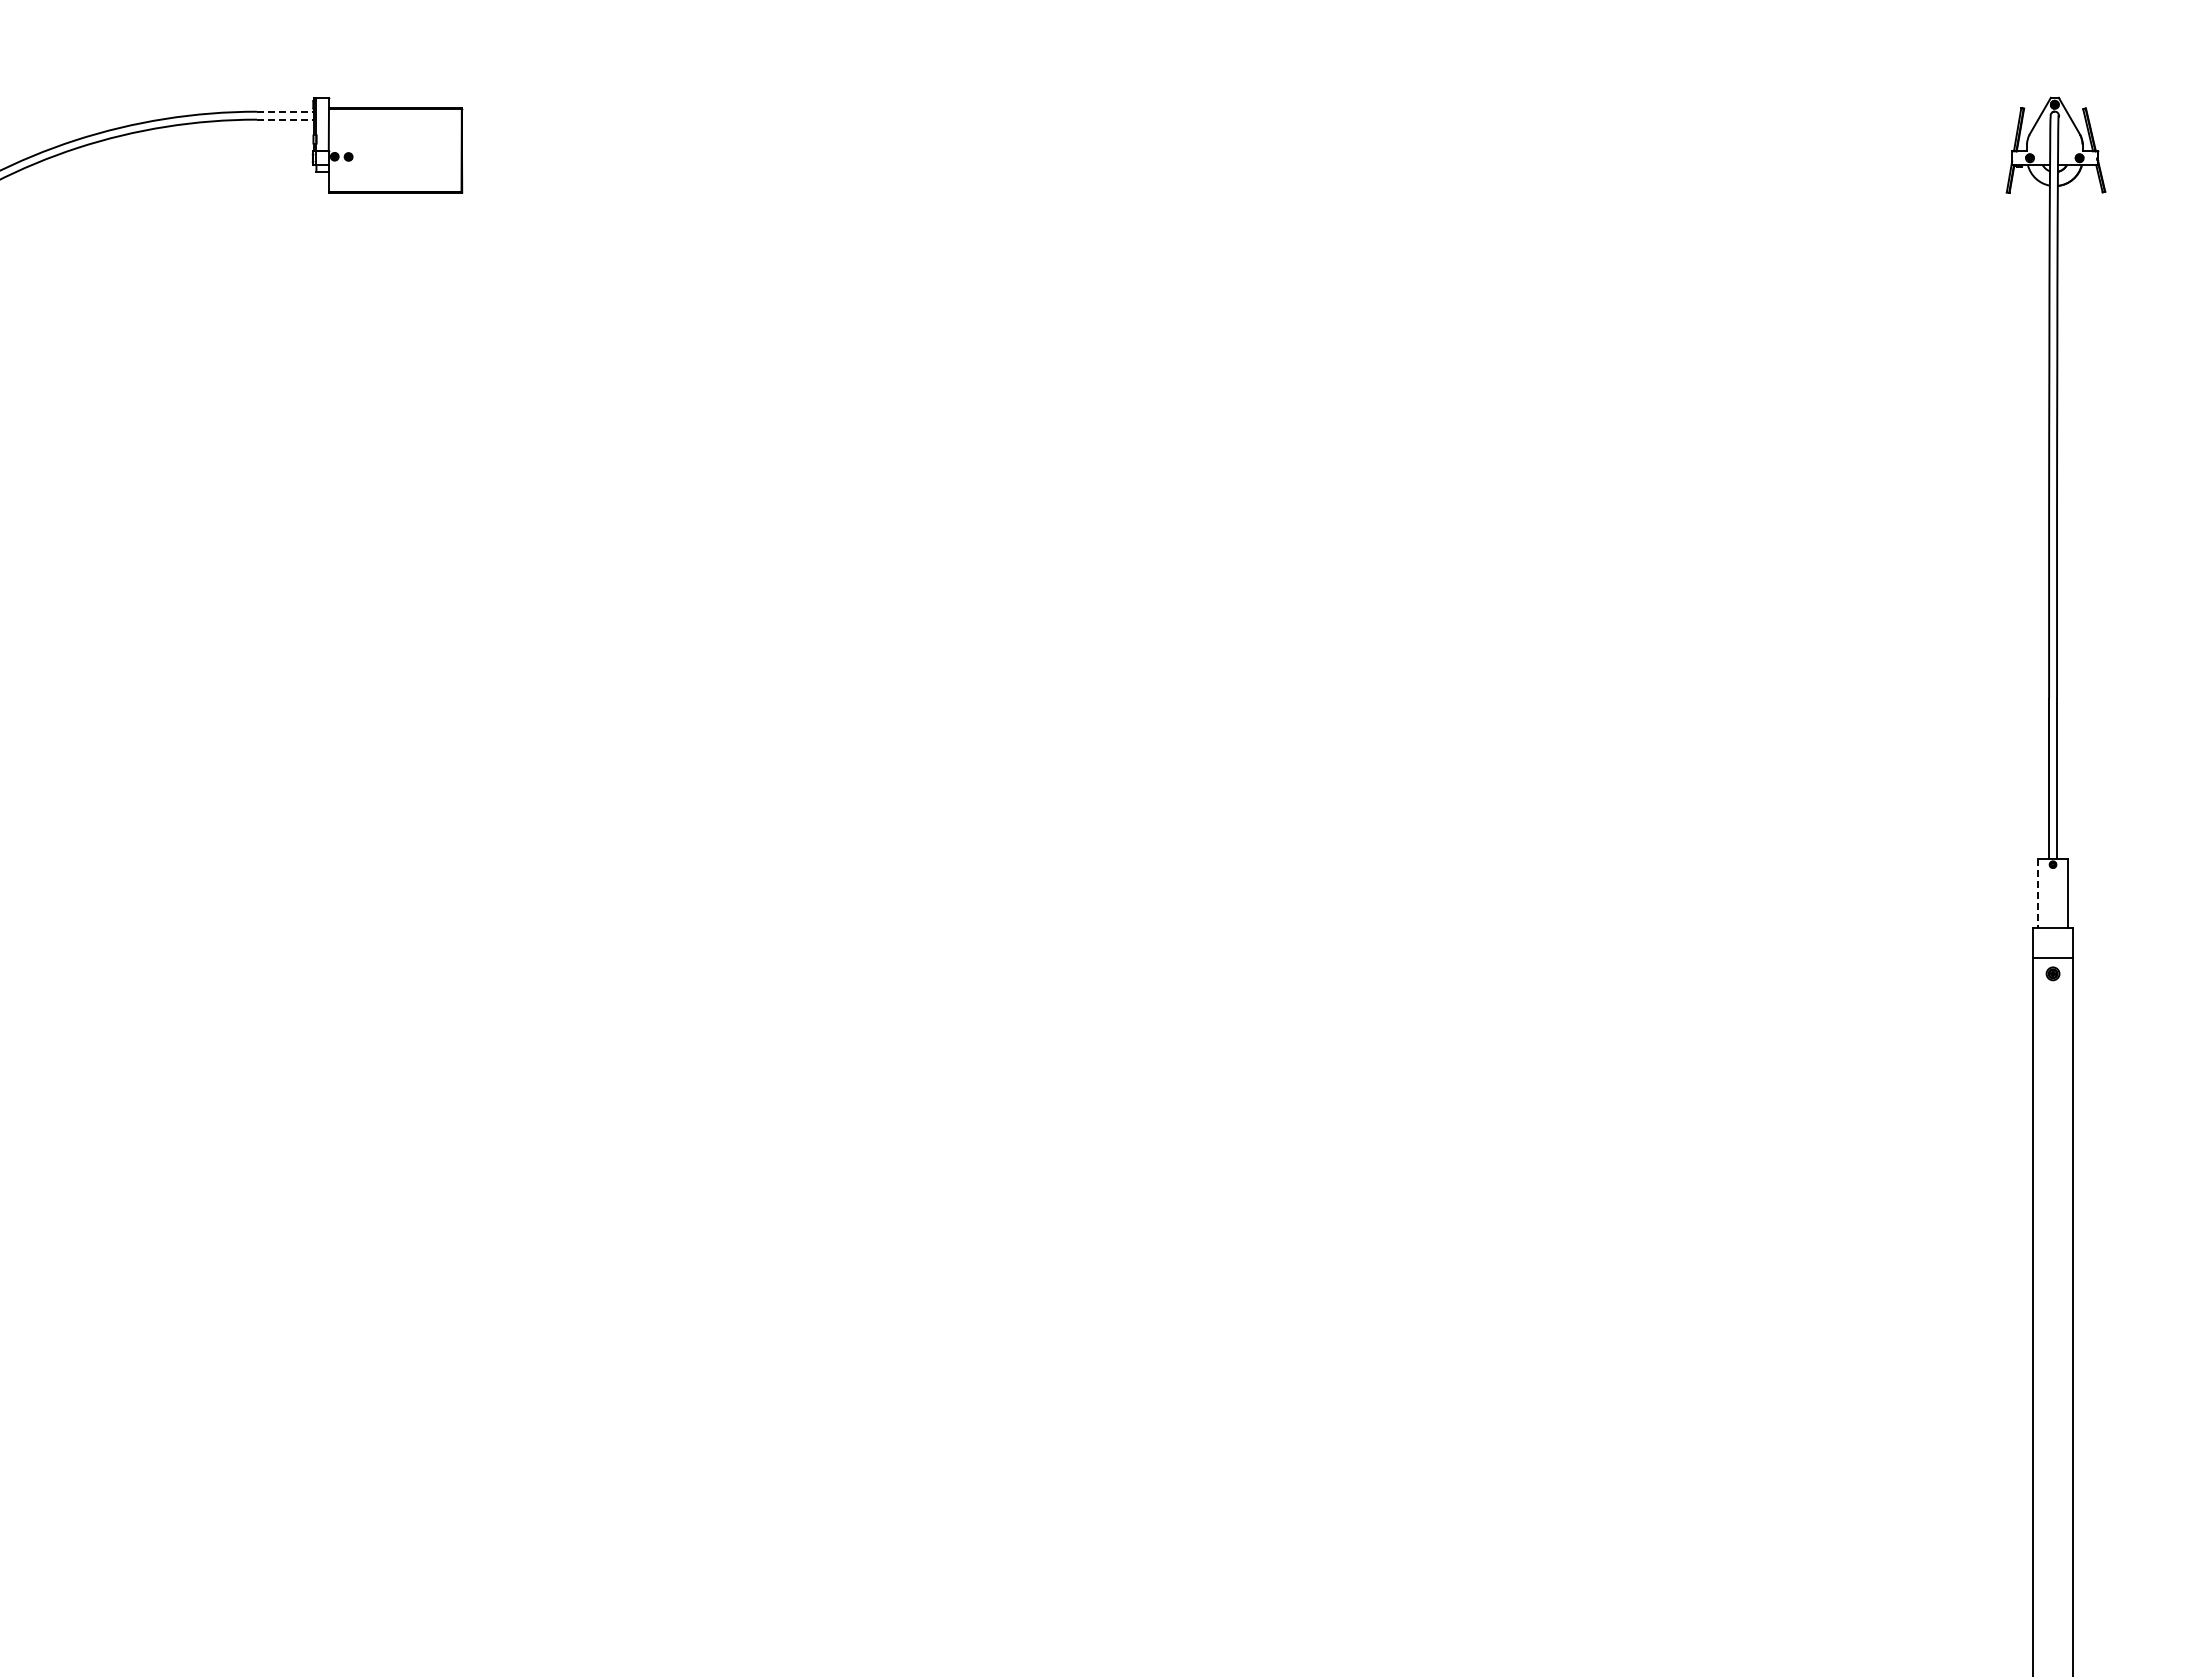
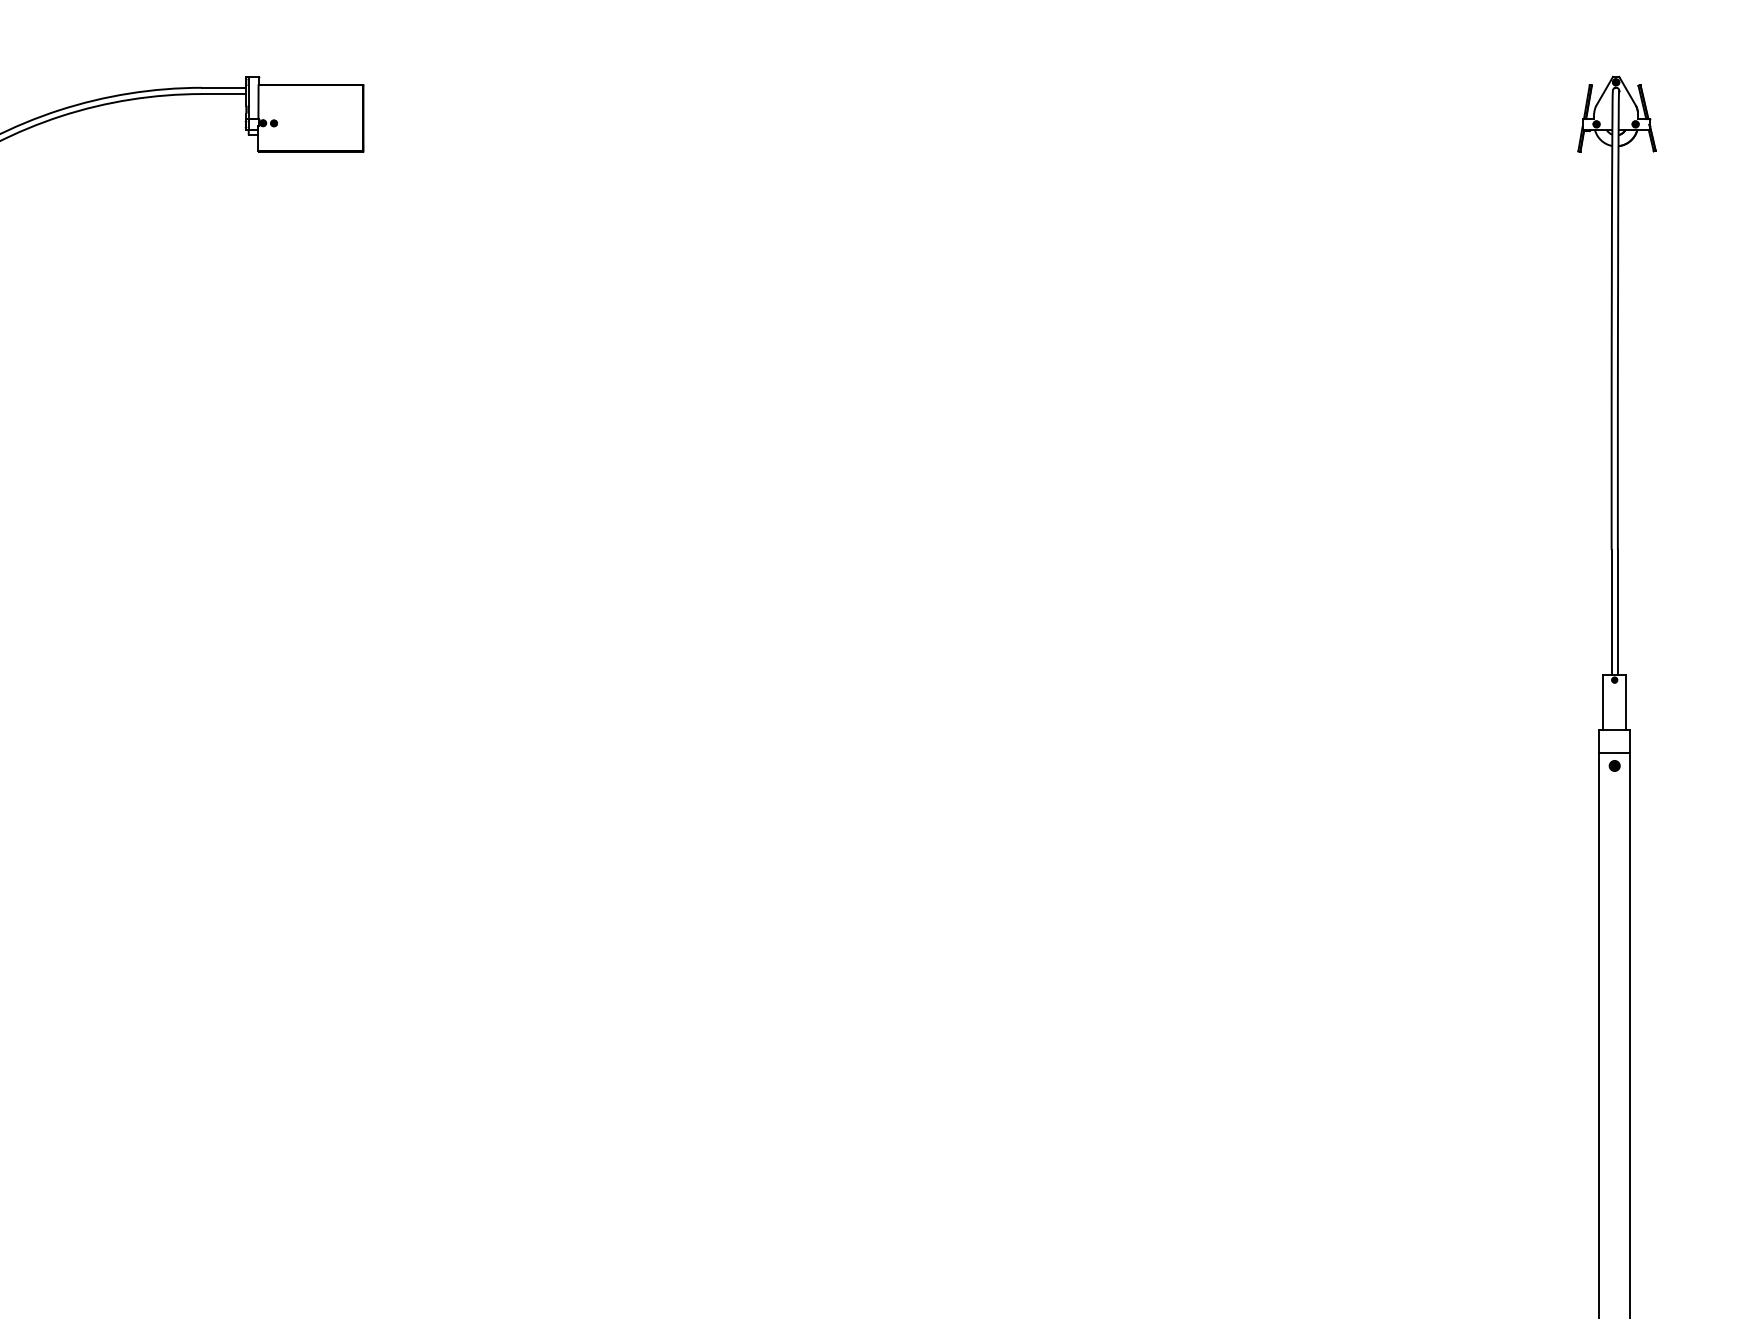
line: (285, 111) -> (224, 87), dashed -> solid
line: (285, 119) -> (224, 93), dashed -> solid
line: (2038, 893) -> (1603, 702), dashed -> solid

